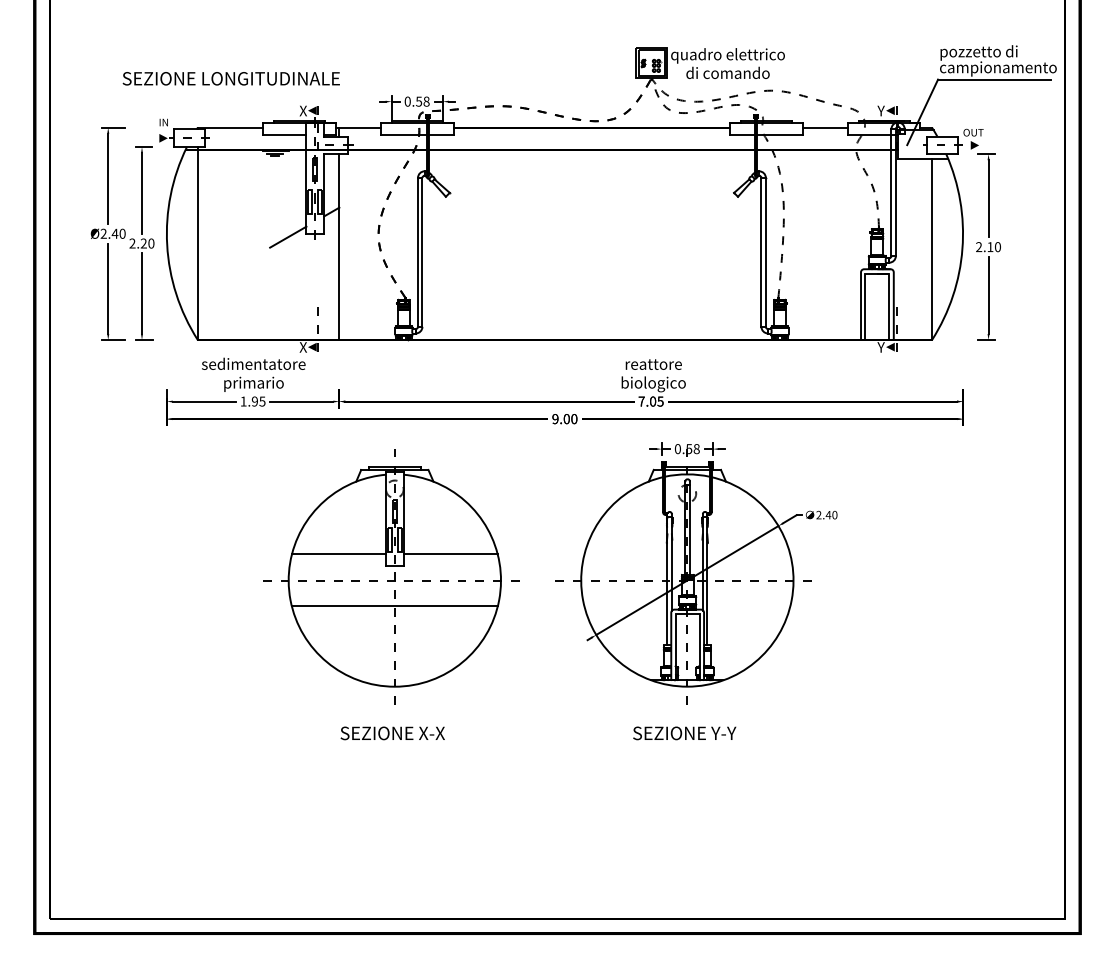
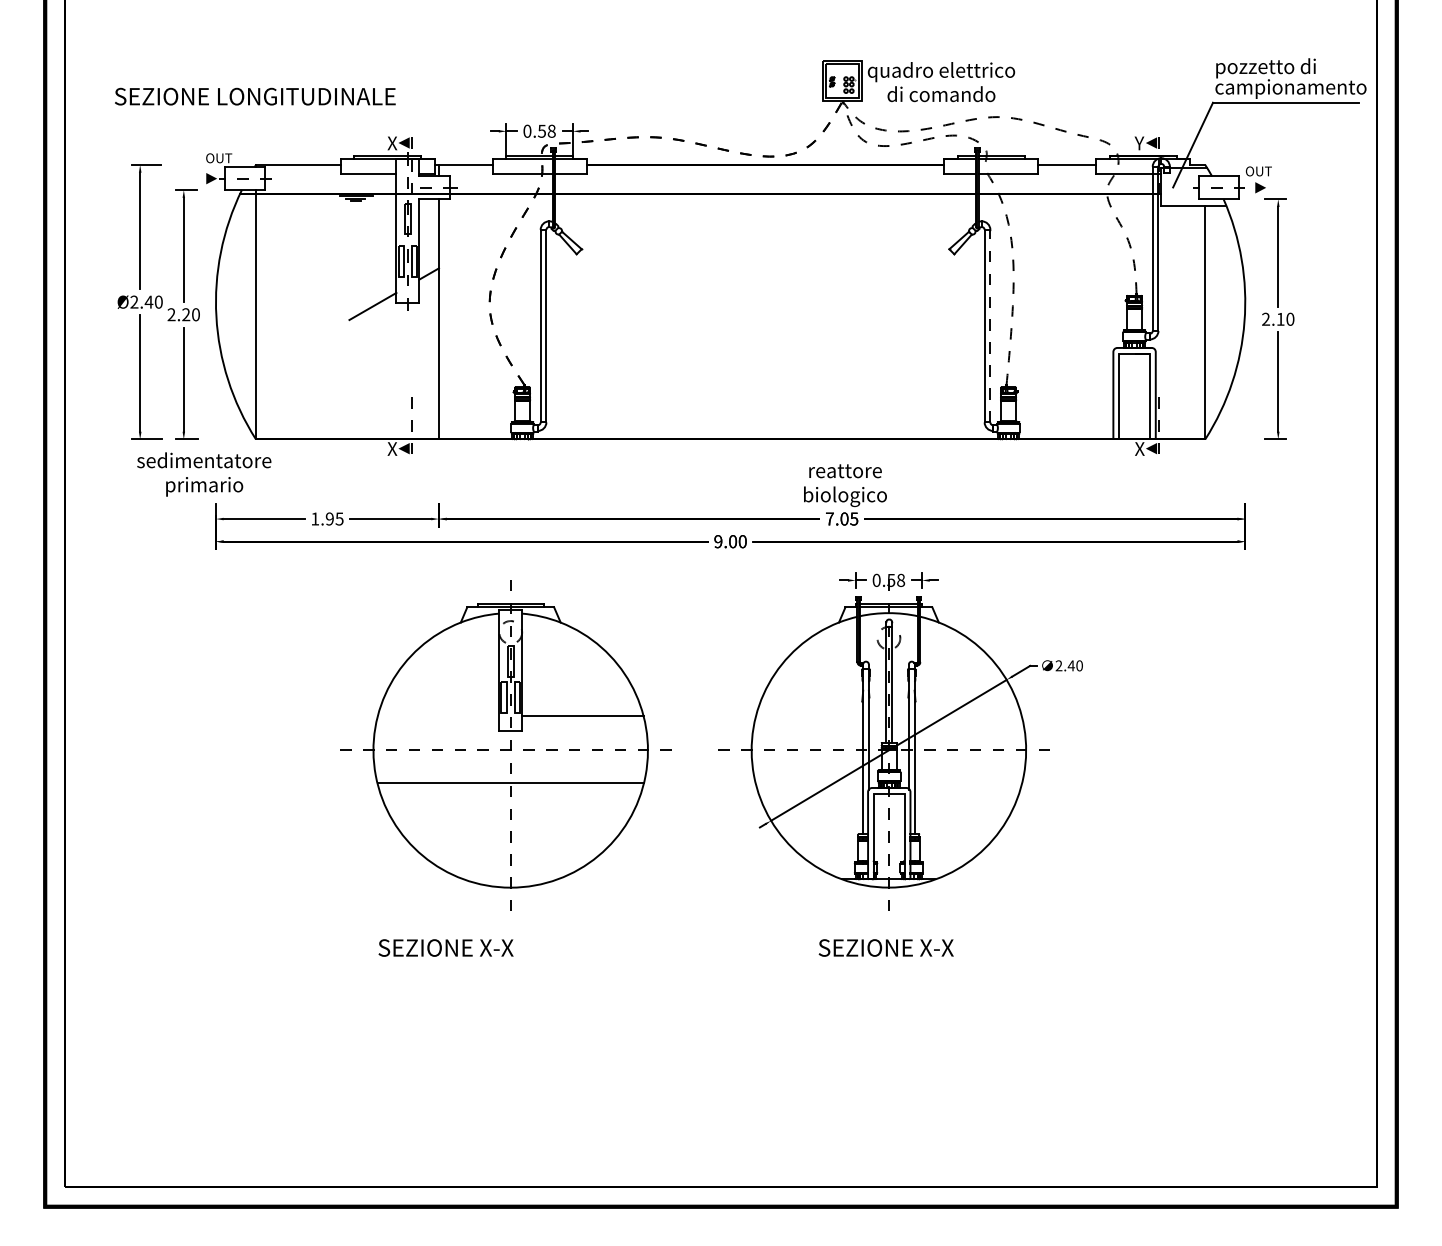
text: (231, 78) -> (255, 96), moved
text: (169, 122) -> (219, 158), IN -> OUT
line: (765, 251) -> (990, 325), solid -> dashed
text: (881, 347) -> (1139, 448), Y -> X
text: (253, 374) -> (204, 474), moved
line: (338, 553) -> (438, 715), removed
text: (392, 733) -> (445, 947), moved
text: (724, 733) -> (936, 947), SEZIONE Y-Y -> SEZIONE X-X

